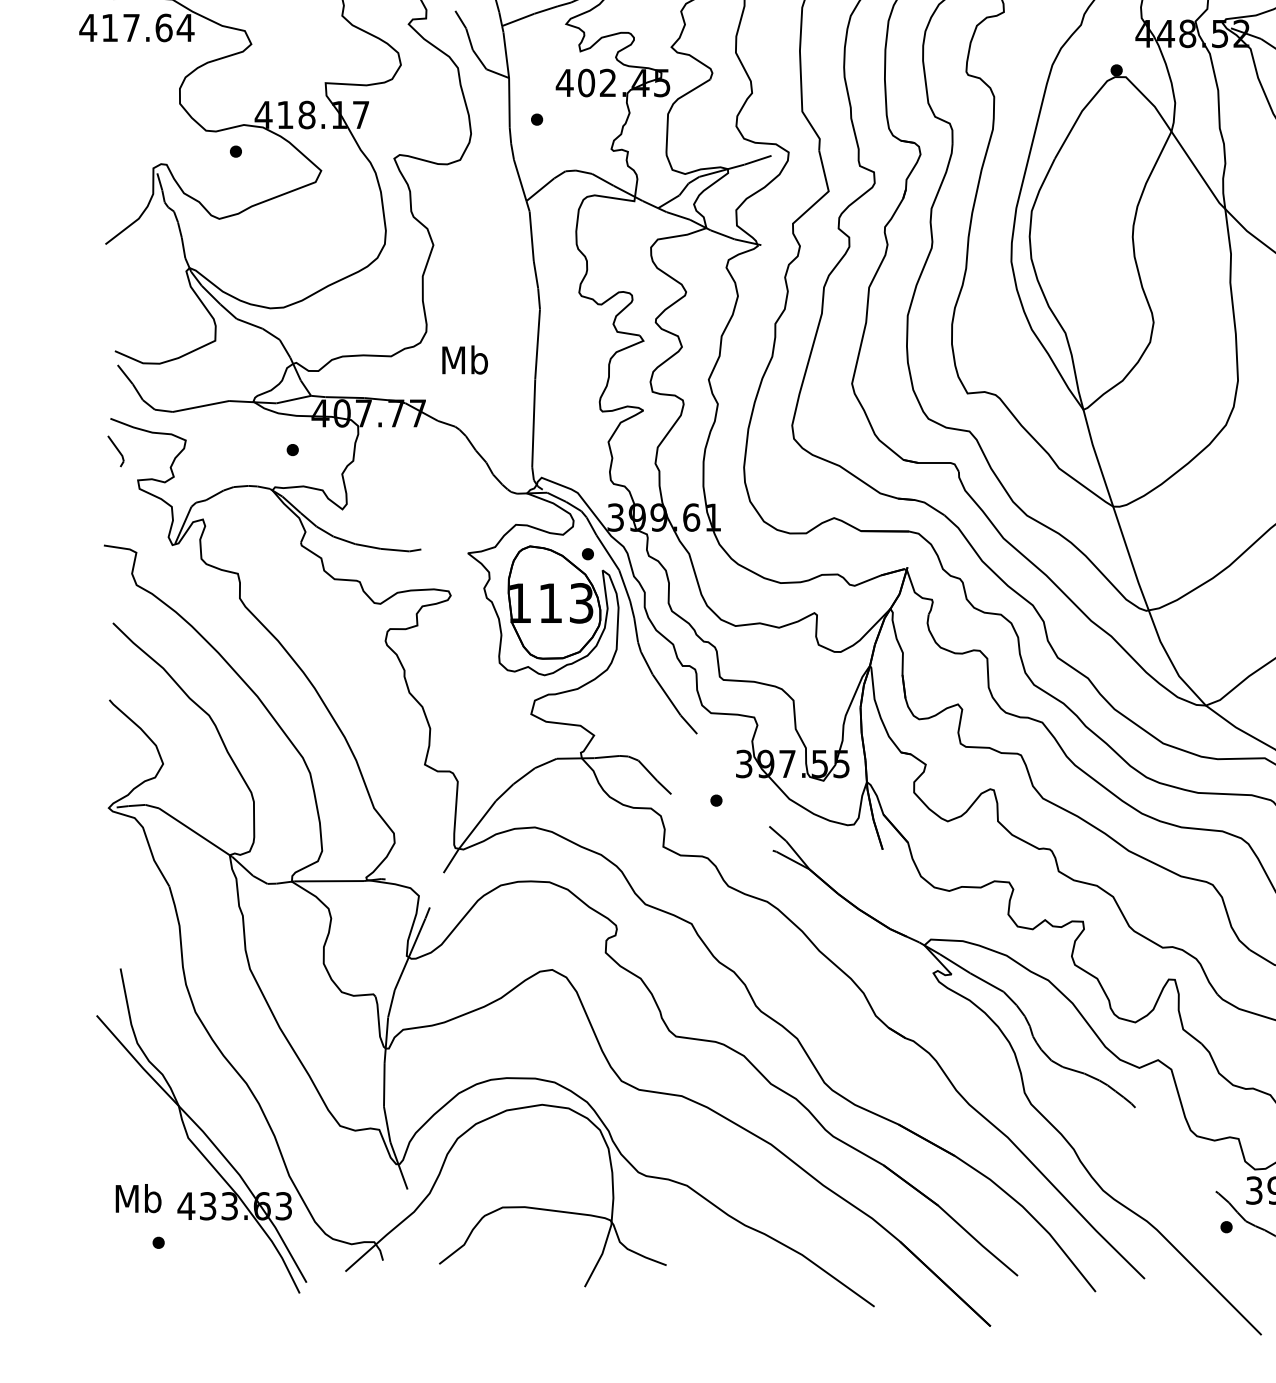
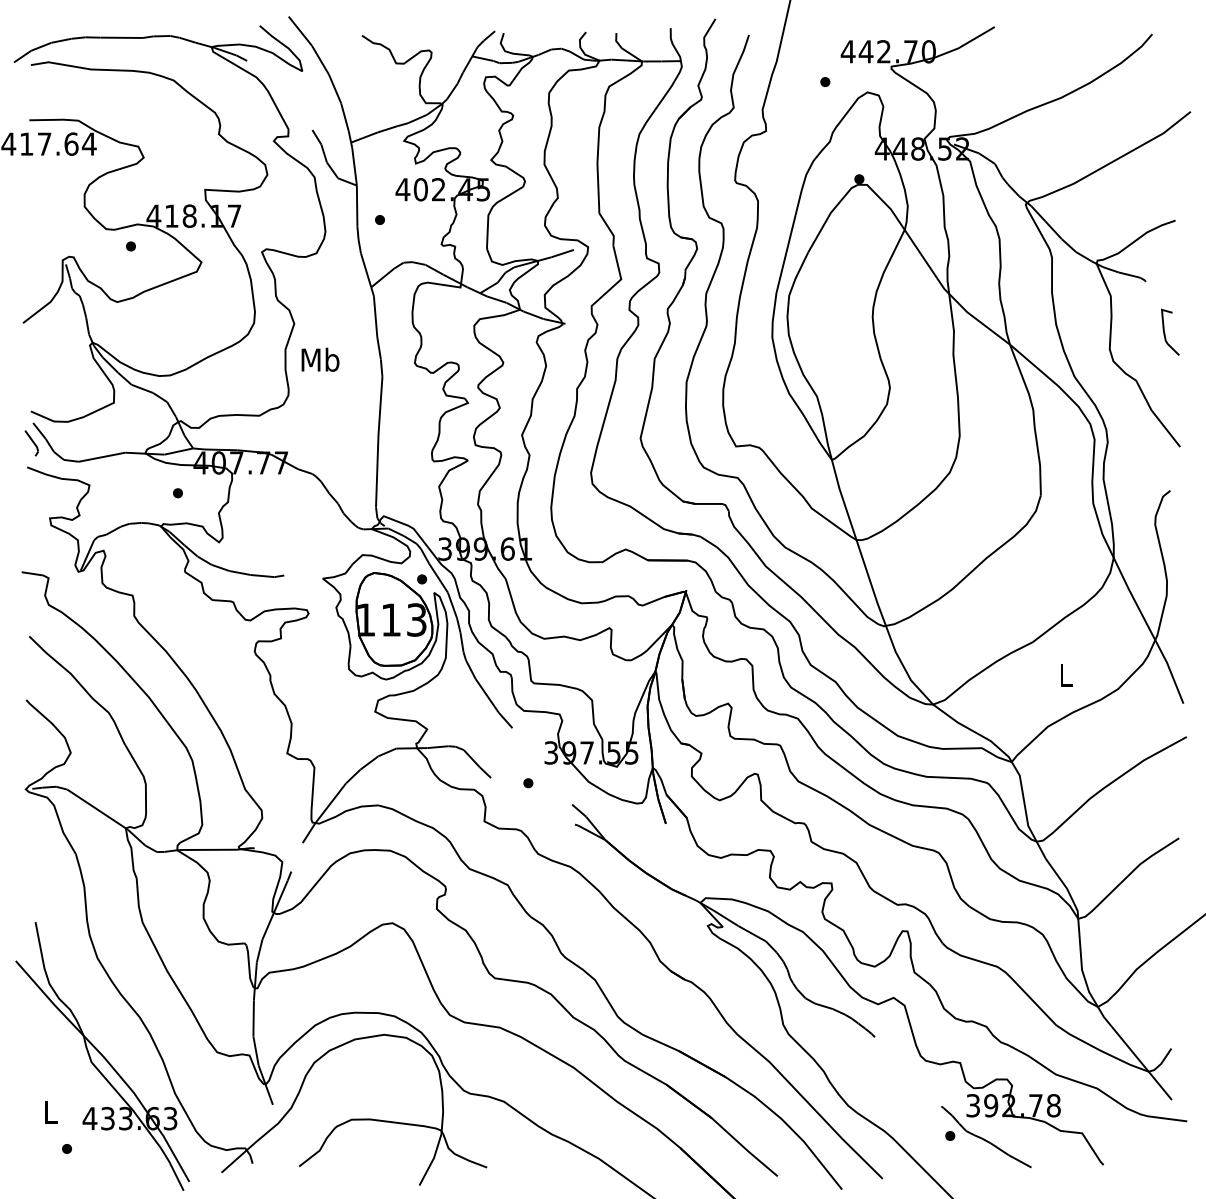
text: (465, 359) -> (320, 359), moved
part: (115, 451) -> (31, 443), moved
text: (138, 1198) -> (50, 1112), Mb -> L

